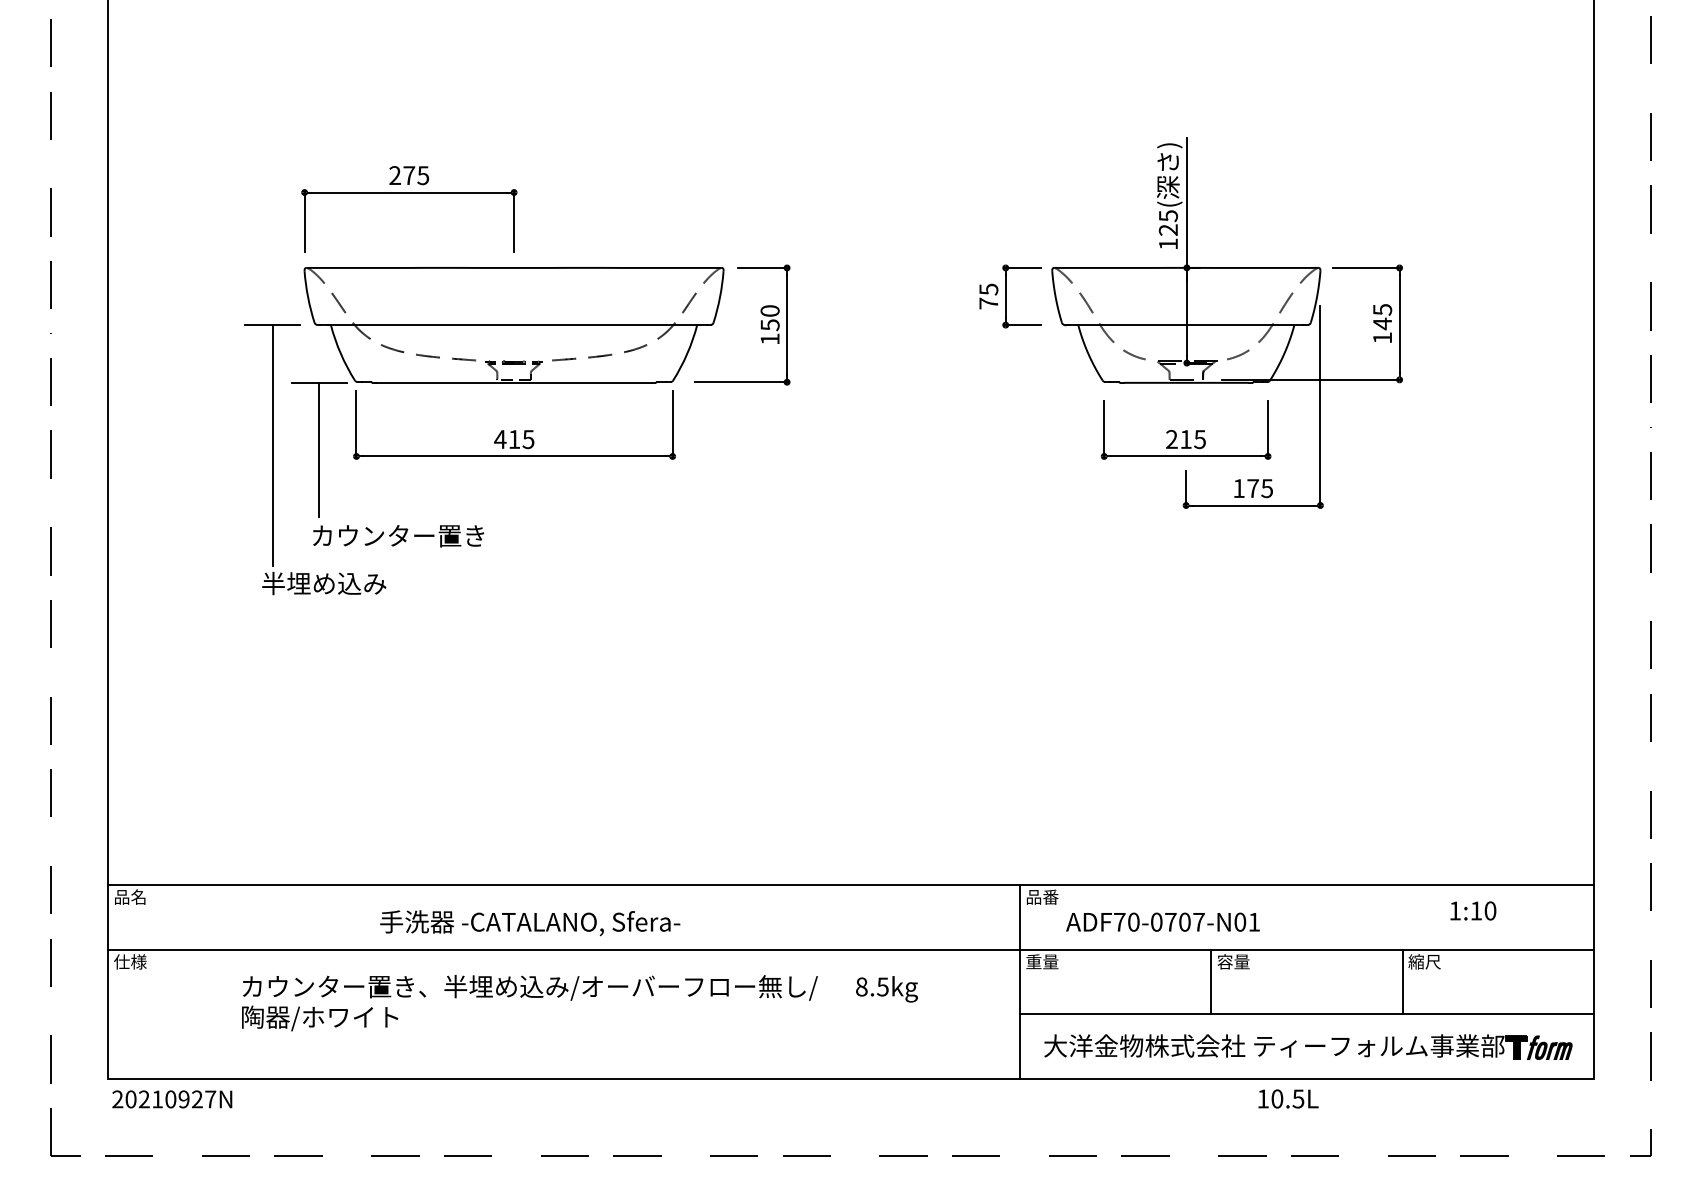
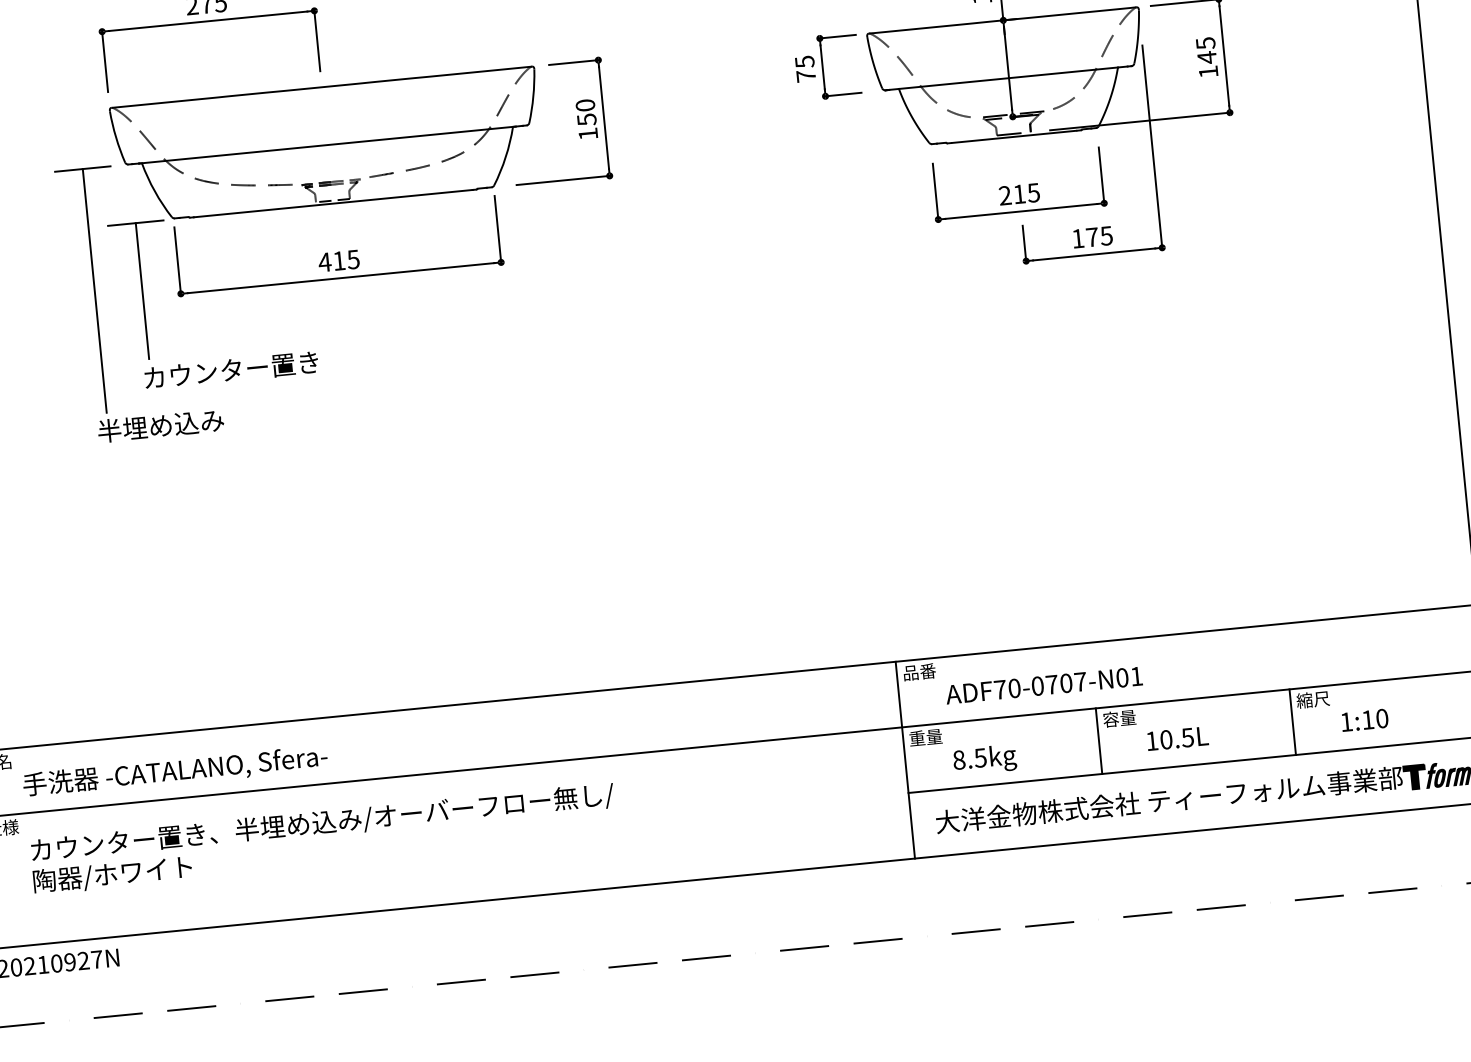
text: (1473, 910) -> (1365, 719), moved
text: (530, 923) -> (175, 772), moved
text: (886, 989) -> (984, 760), moved
text: (529, 1003) -> (323, 839), moved
text: (1288, 1098) -> (1177, 738), moved

